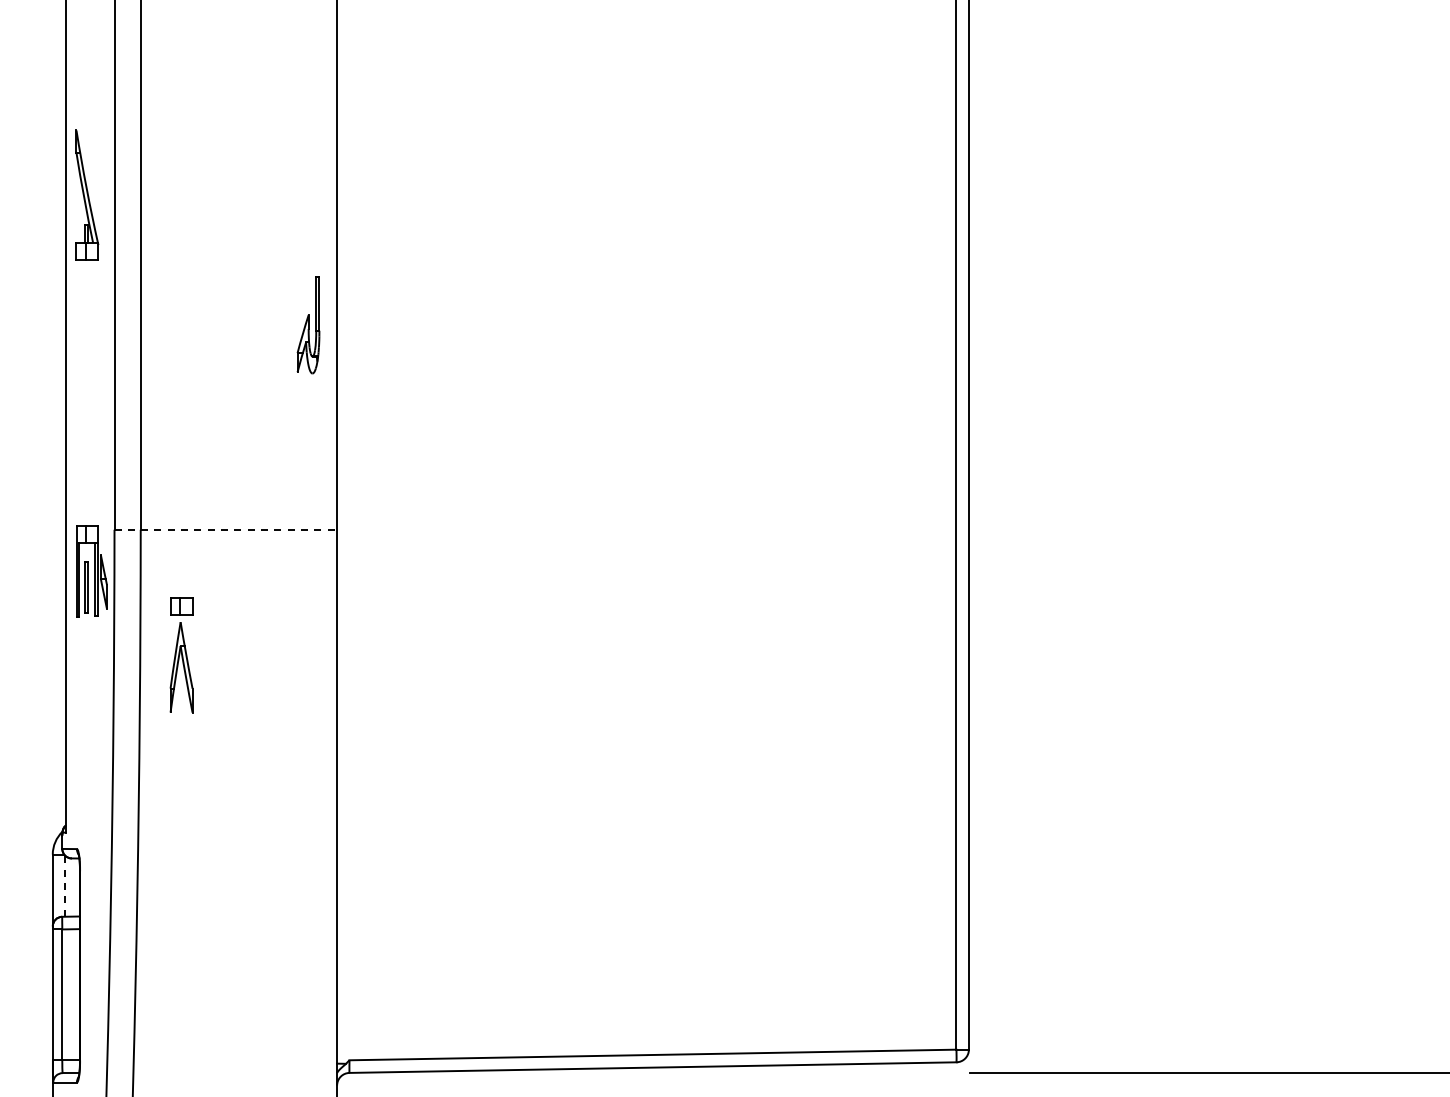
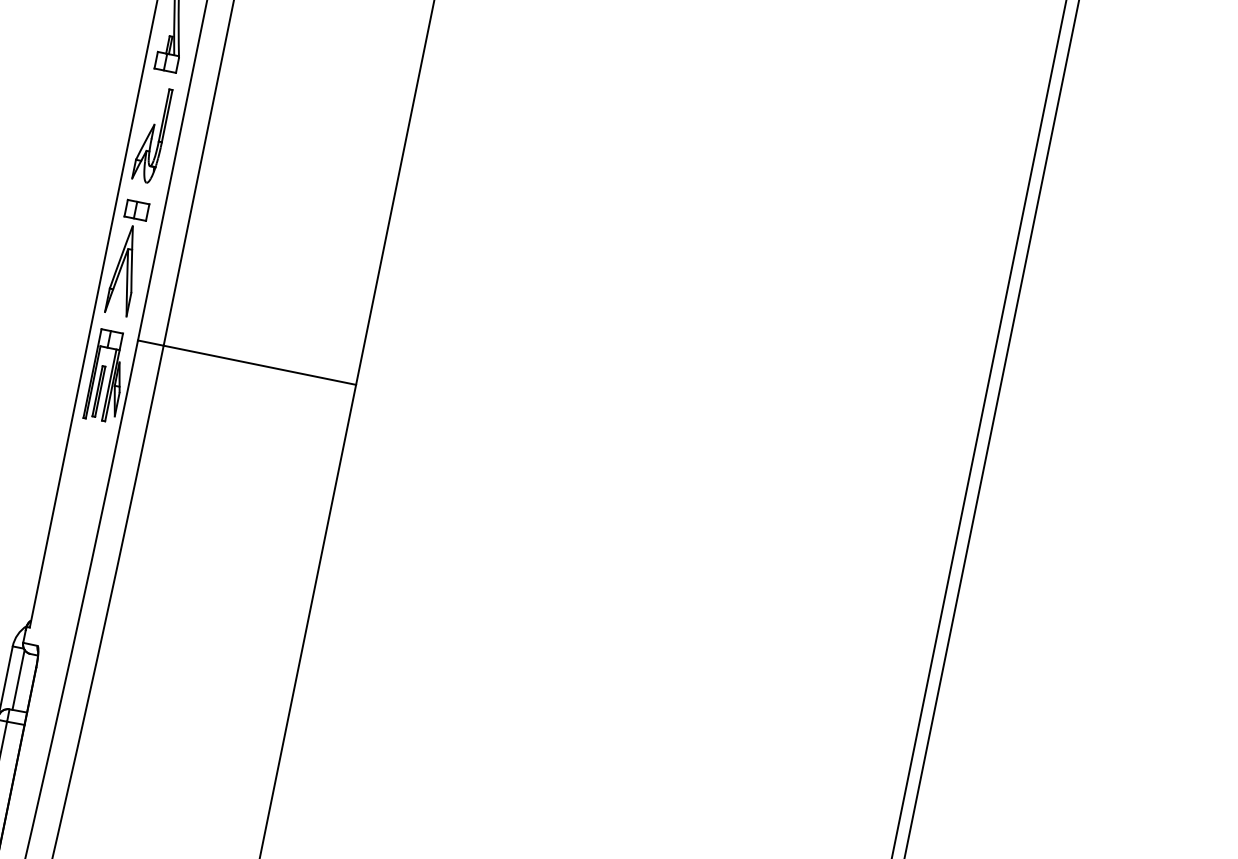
part: (308, 325) -> (152, 134), moved
line: (226, 529) -> (247, 362), dashed -> solid
part: (181, 655) -> (127, 258), moved
line: (65, 886) -> (18, 680), dashed -> solid

